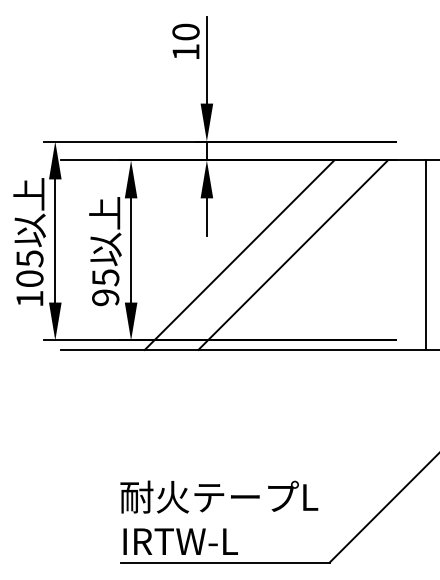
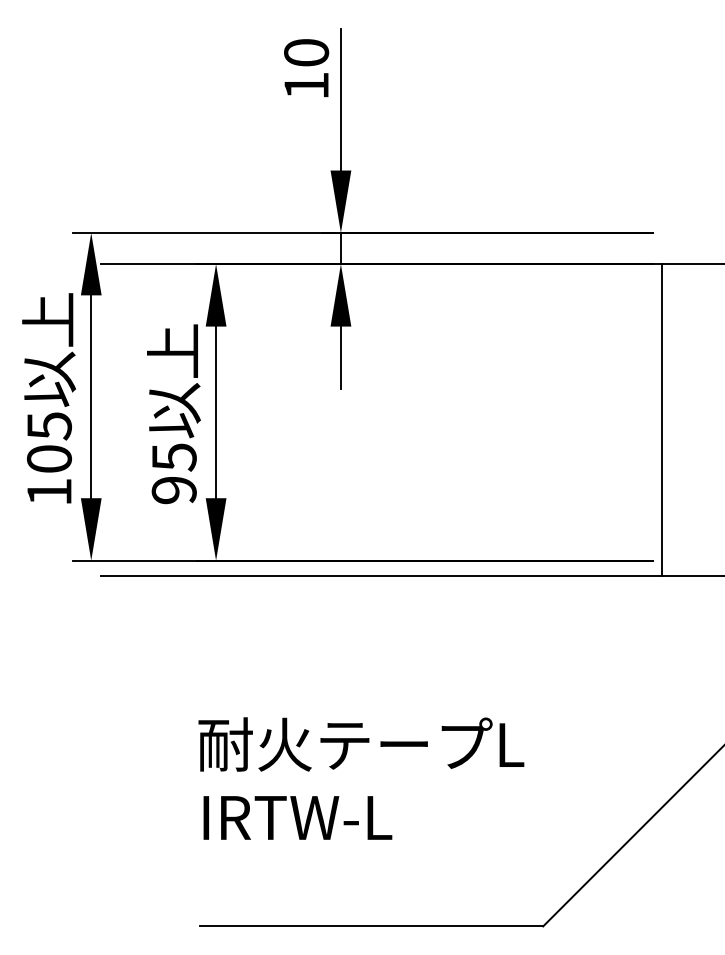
line: (239, 254) -> (394, 419), removed
line: (292, 254) -> (481, 419), removed
line: (425, 254) -> (661, 419), moved
text: (219, 517) -> (361, 778), moved

